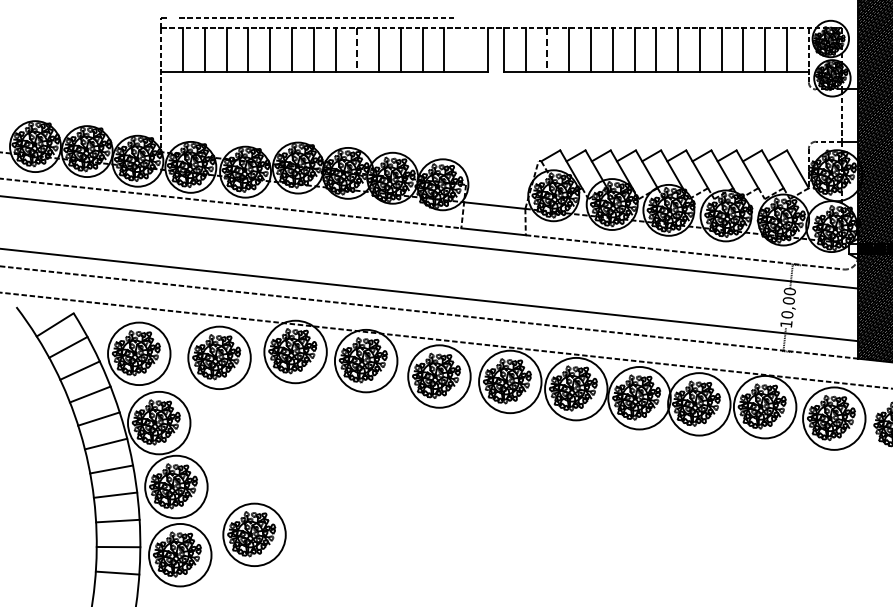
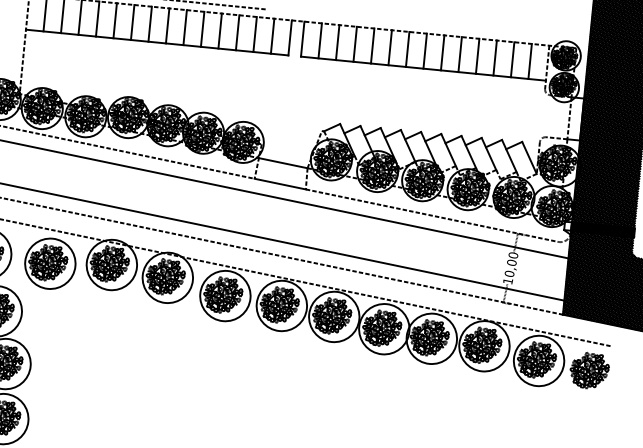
line: (357, 50) -> (185, 27), dashed -> solid
line: (466, 50) -> (272, 36), added
line: (547, 50) -> (337, 42), dashed -> solid
part: (254, 534) -> (64, 408), removed

